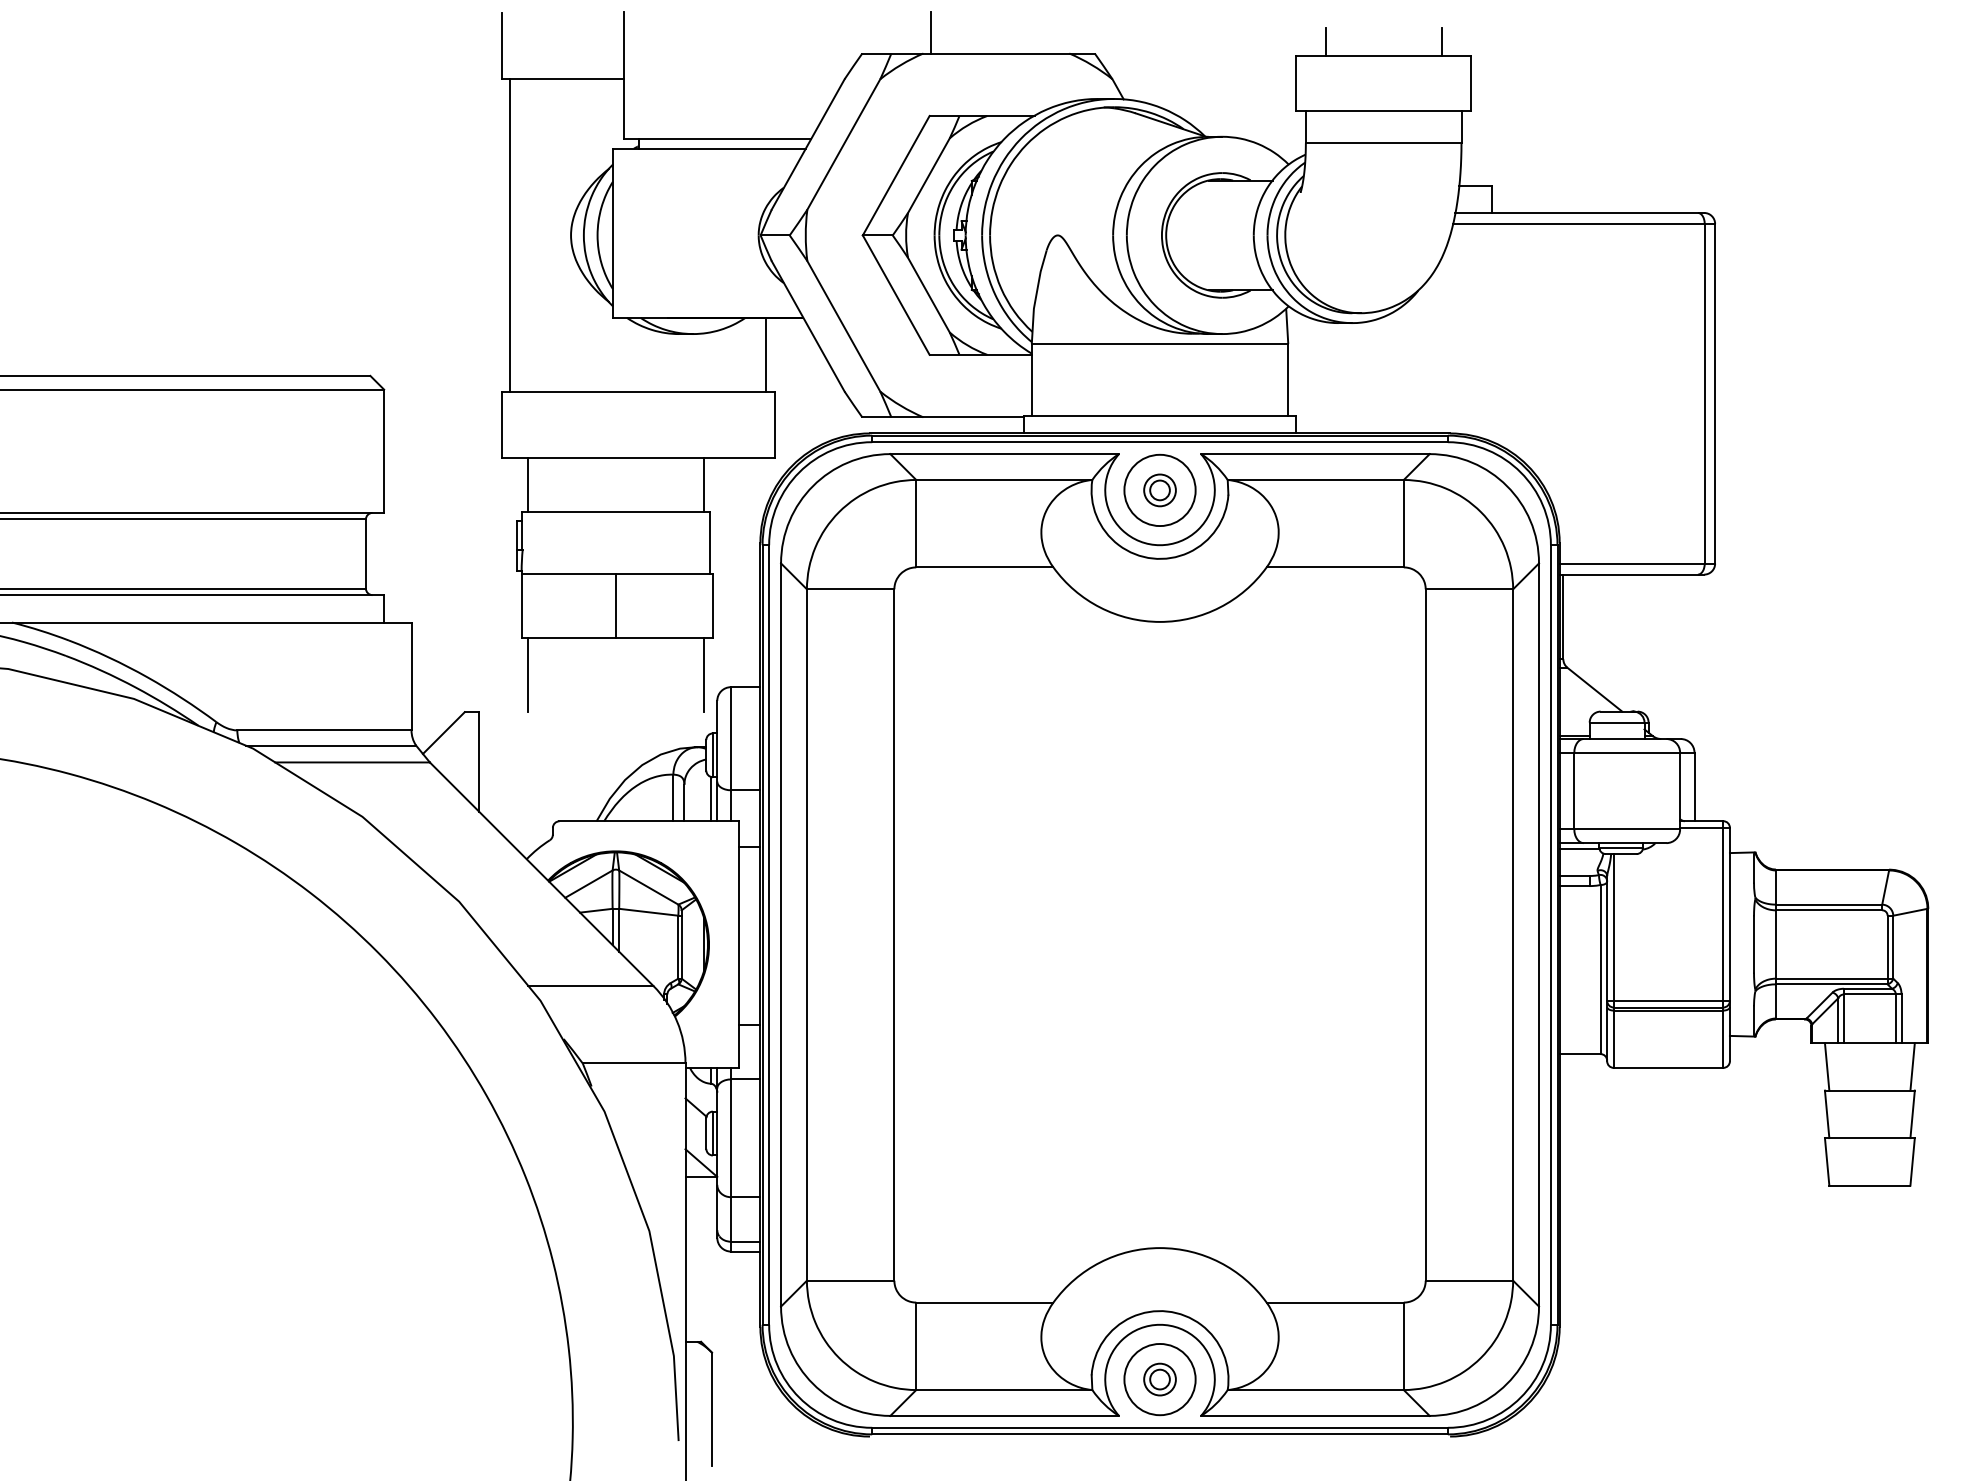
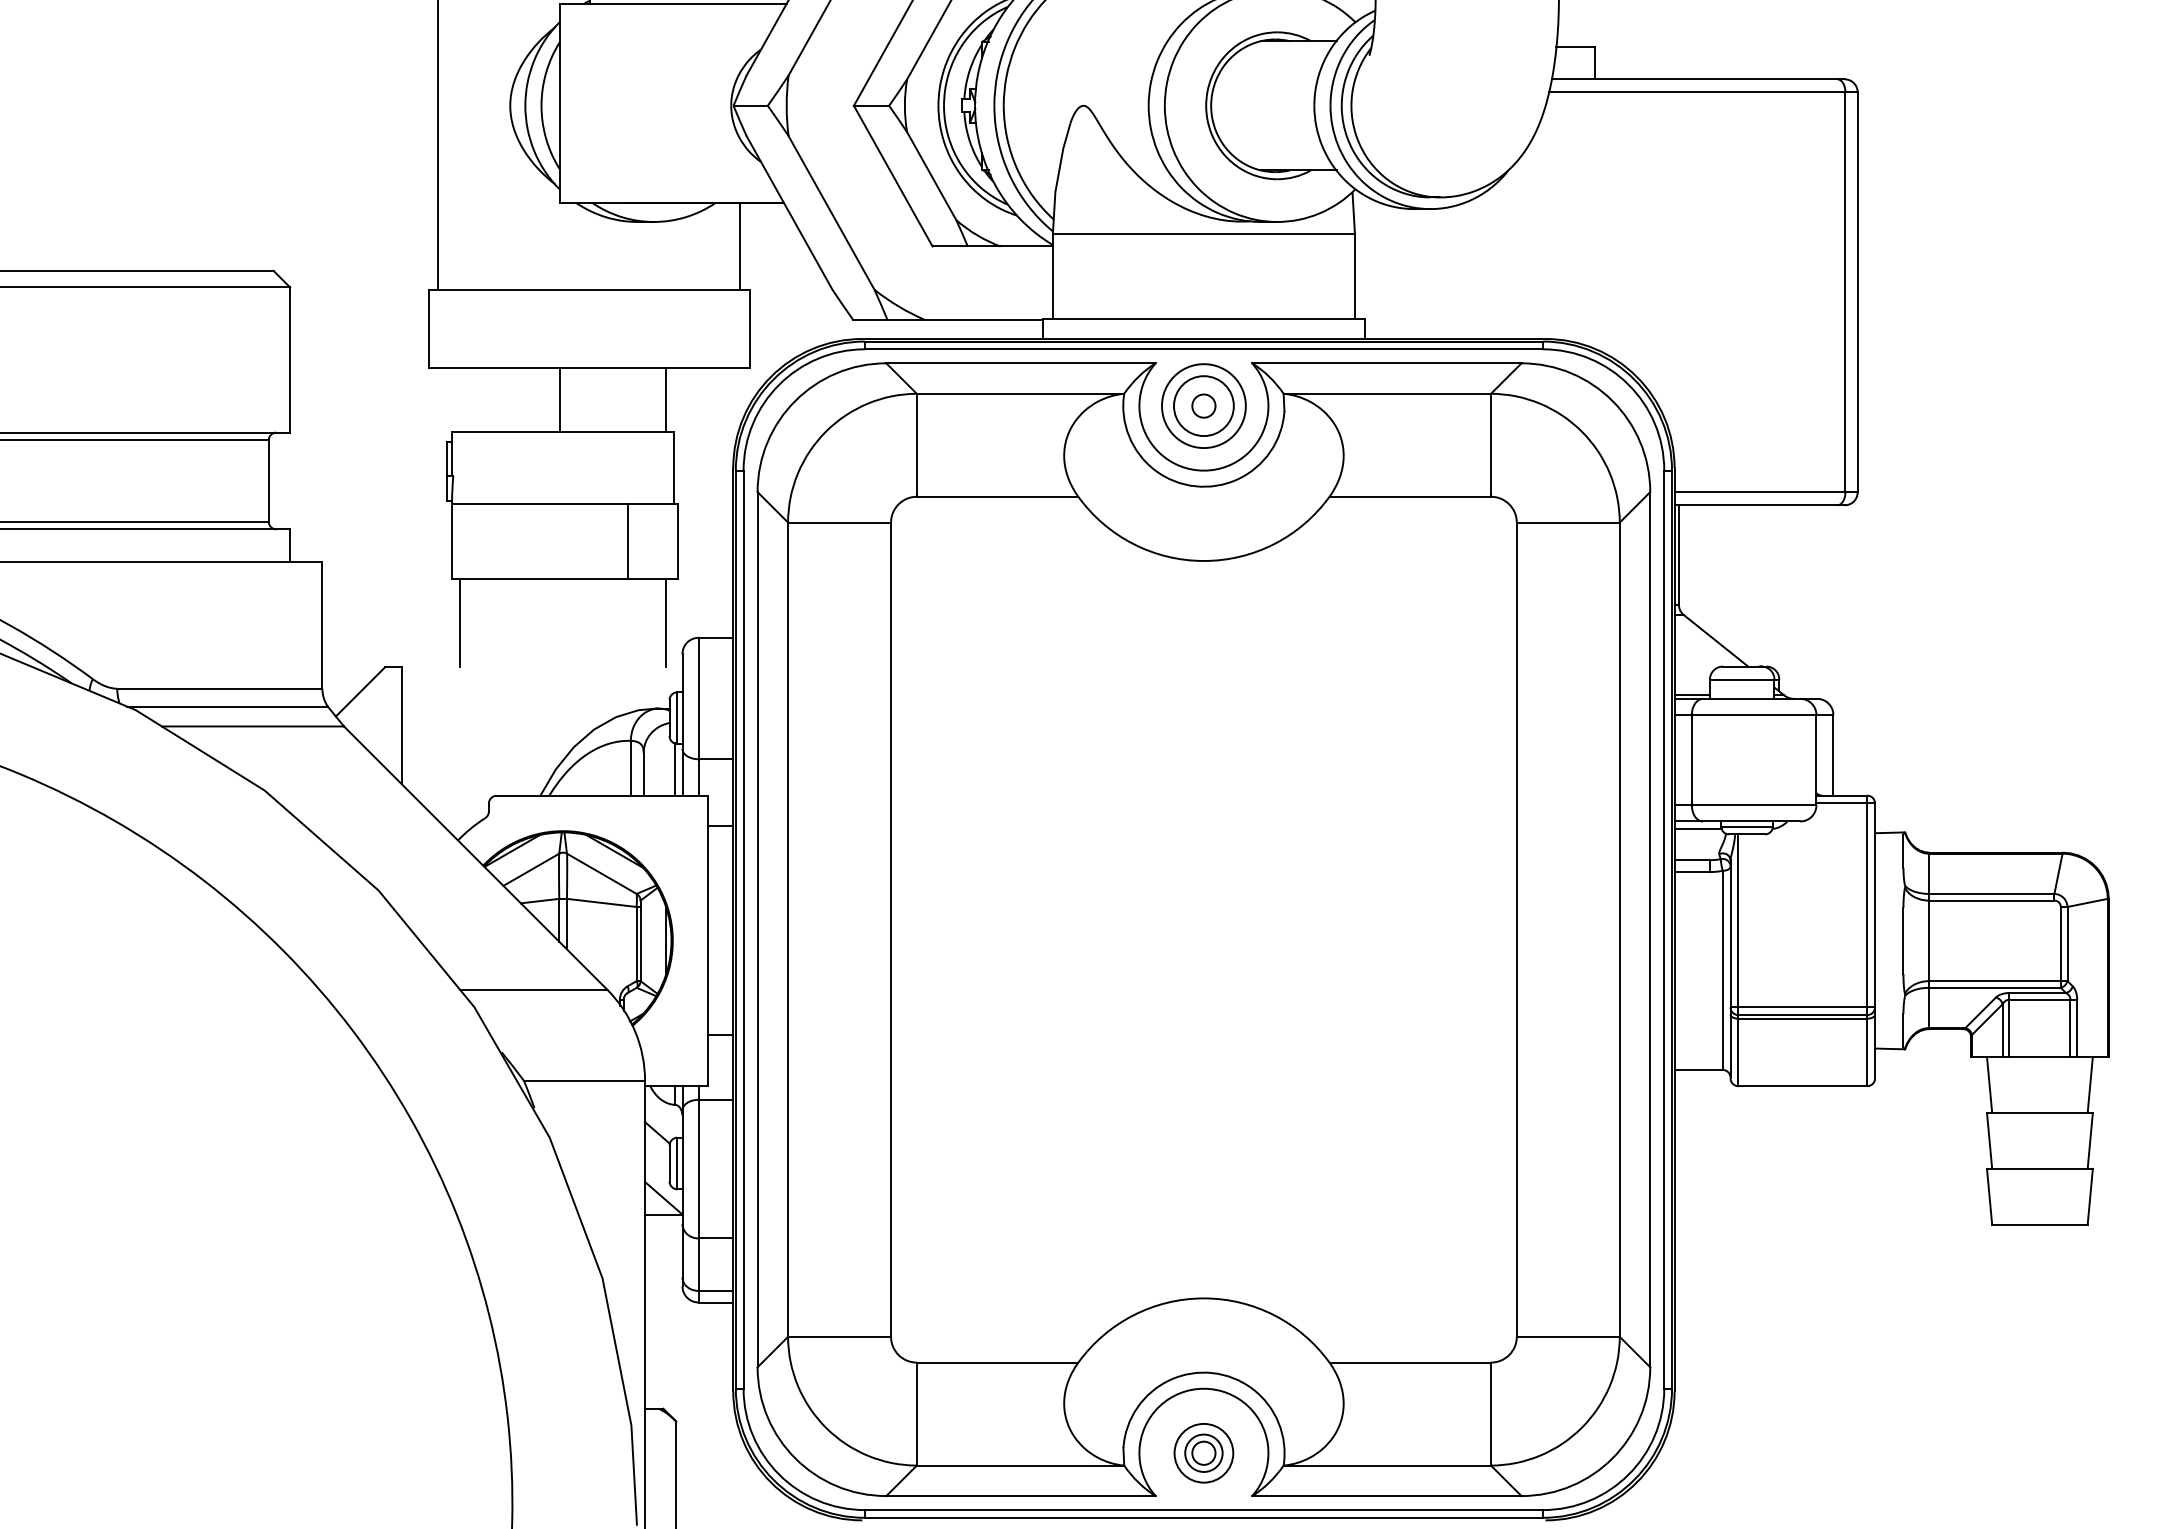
line: (528, 484) -> (560, 399), moved
circle: (1159, 490) -> (1203, 406), size x1.6
line: (615, 605) -> (627, 541), moved
circle: (1159, 1379) -> (1203, 1453), size x0.7

